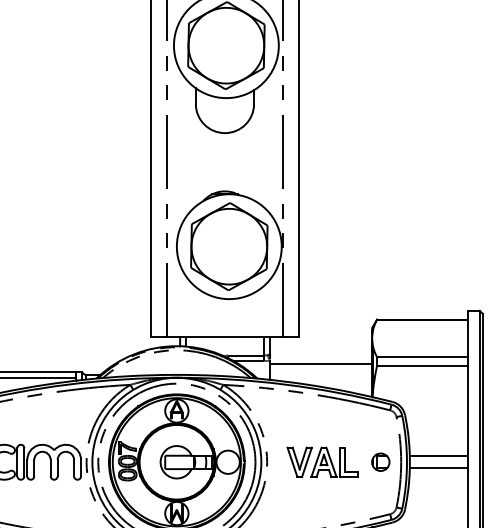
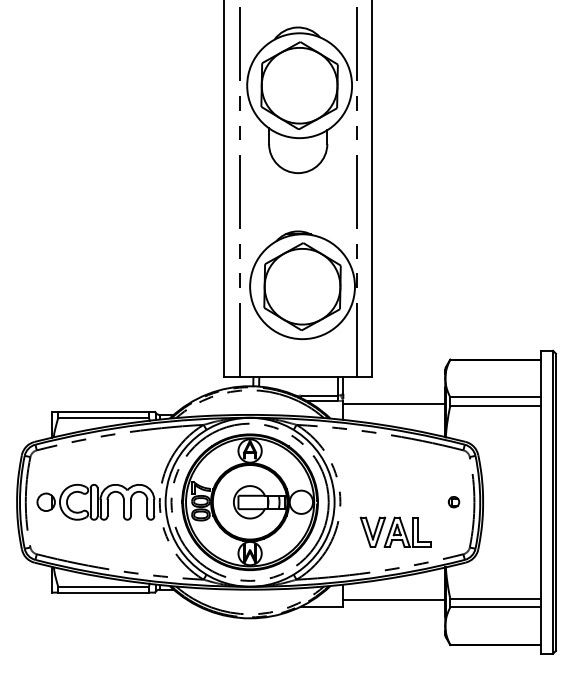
line: (438, 456) -> (511, 496), removed
part: (322, 461) -> (395, 531), moved
part: (380, 461) -> (453, 501), size x0.6
line: (438, 468) -> (511, 508), removed

